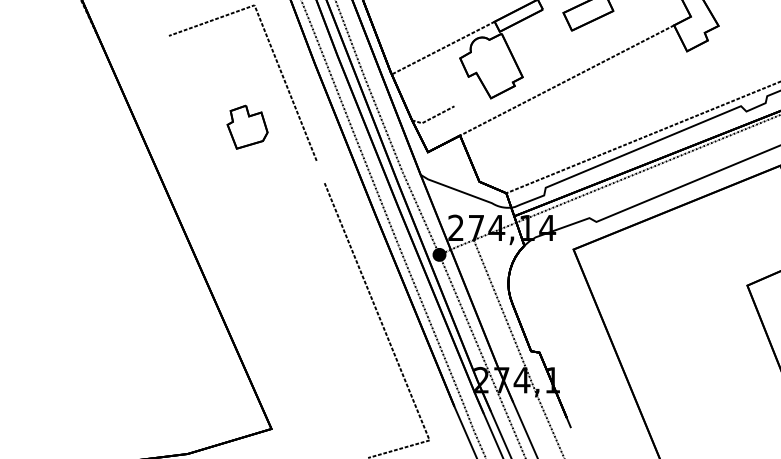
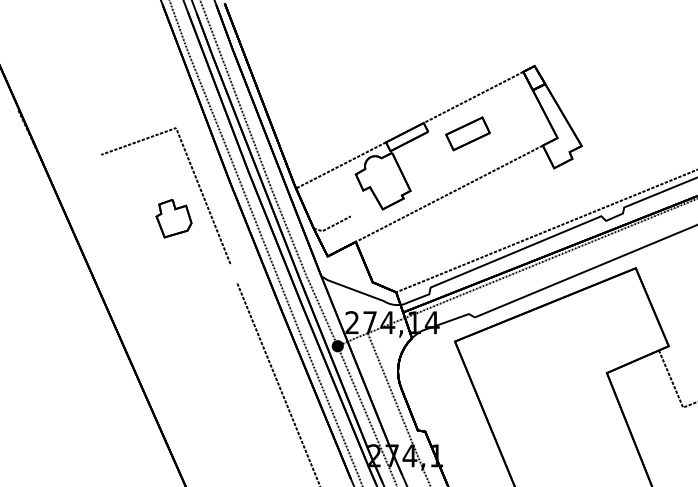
part: (246, 127) -> (173, 218), moved

